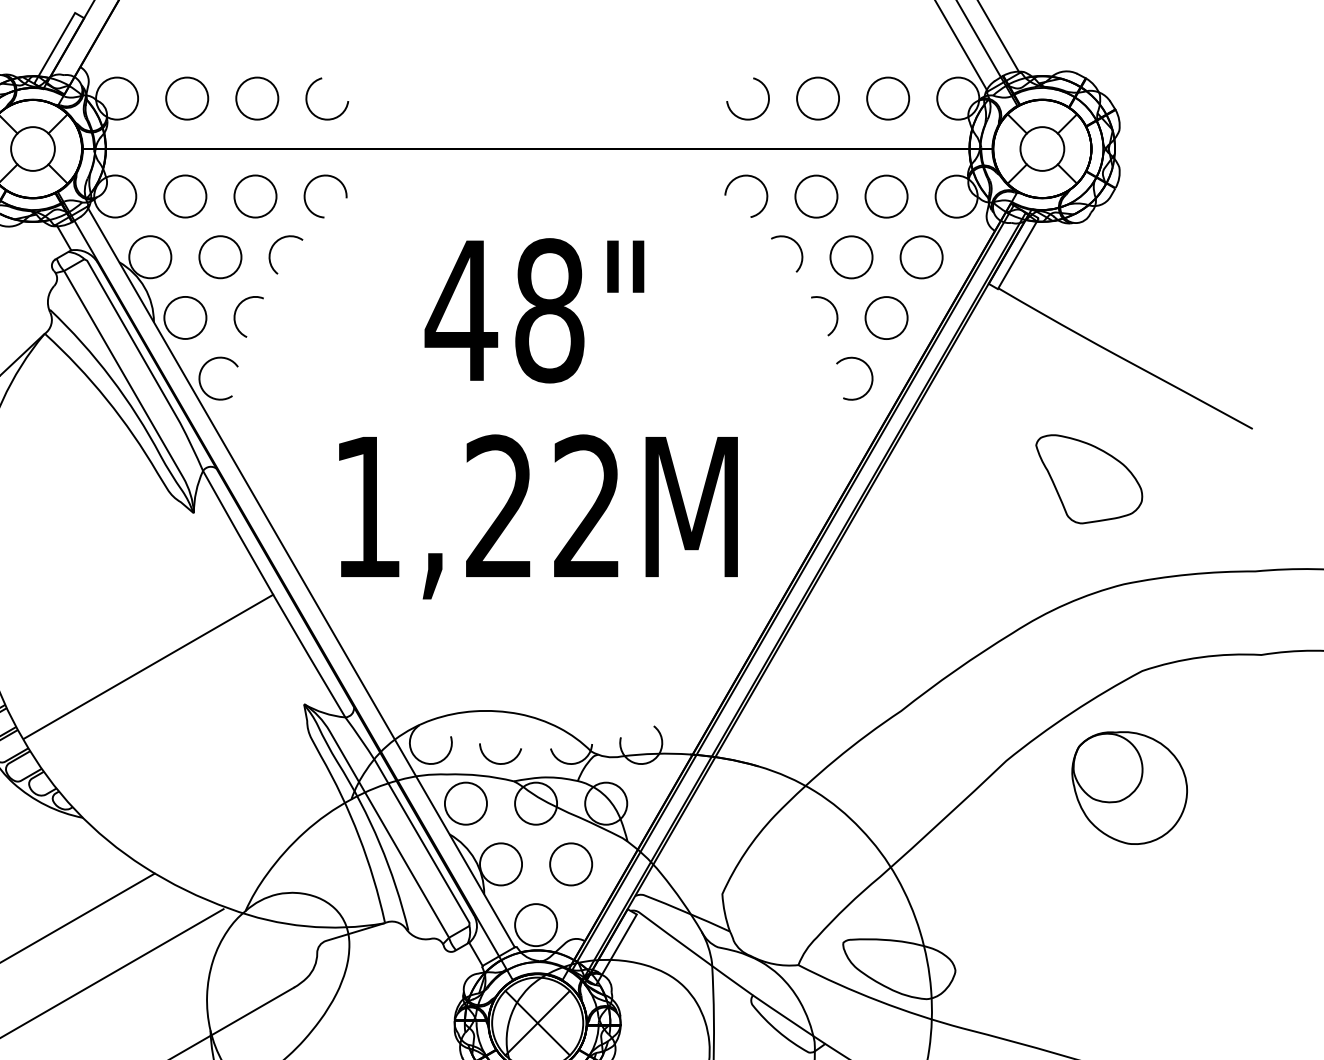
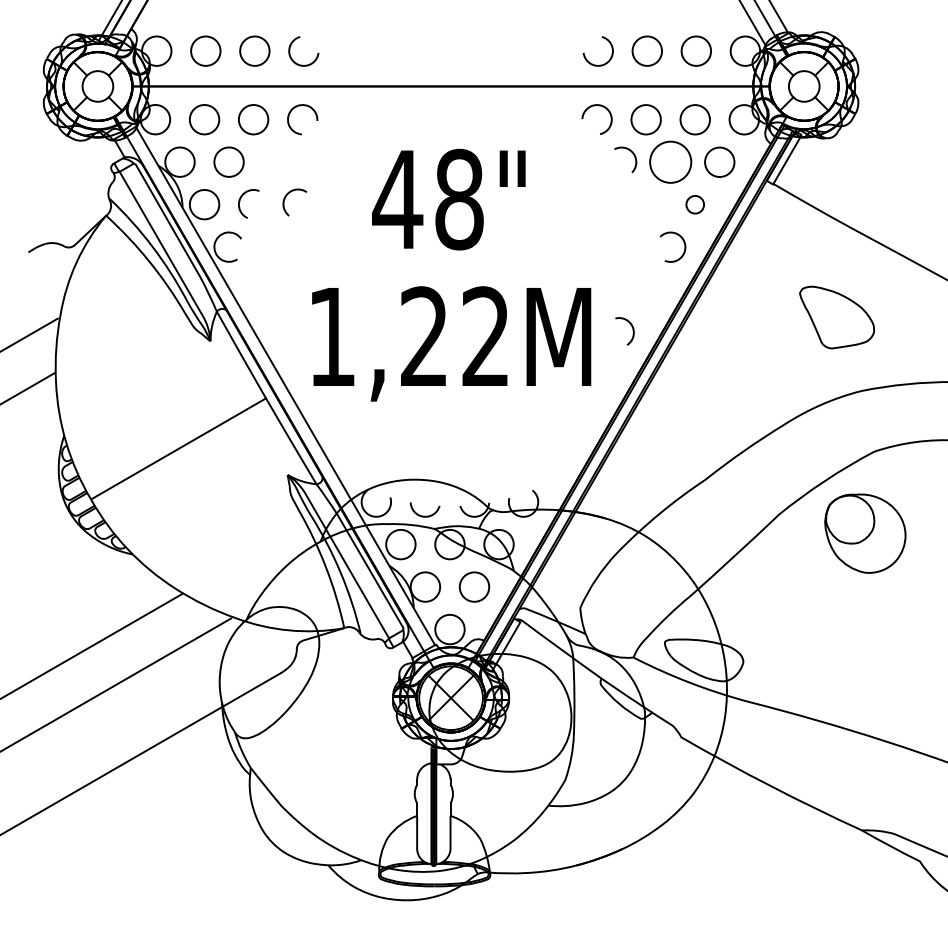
arc: (273, 247) -> (286, 197), moved
circle: (851, 256) -> (670, 161), size x1.4
arc: (835, 316) -> (632, 331), moved
circle: (885, 317) -> (694, 204), size x0.6

